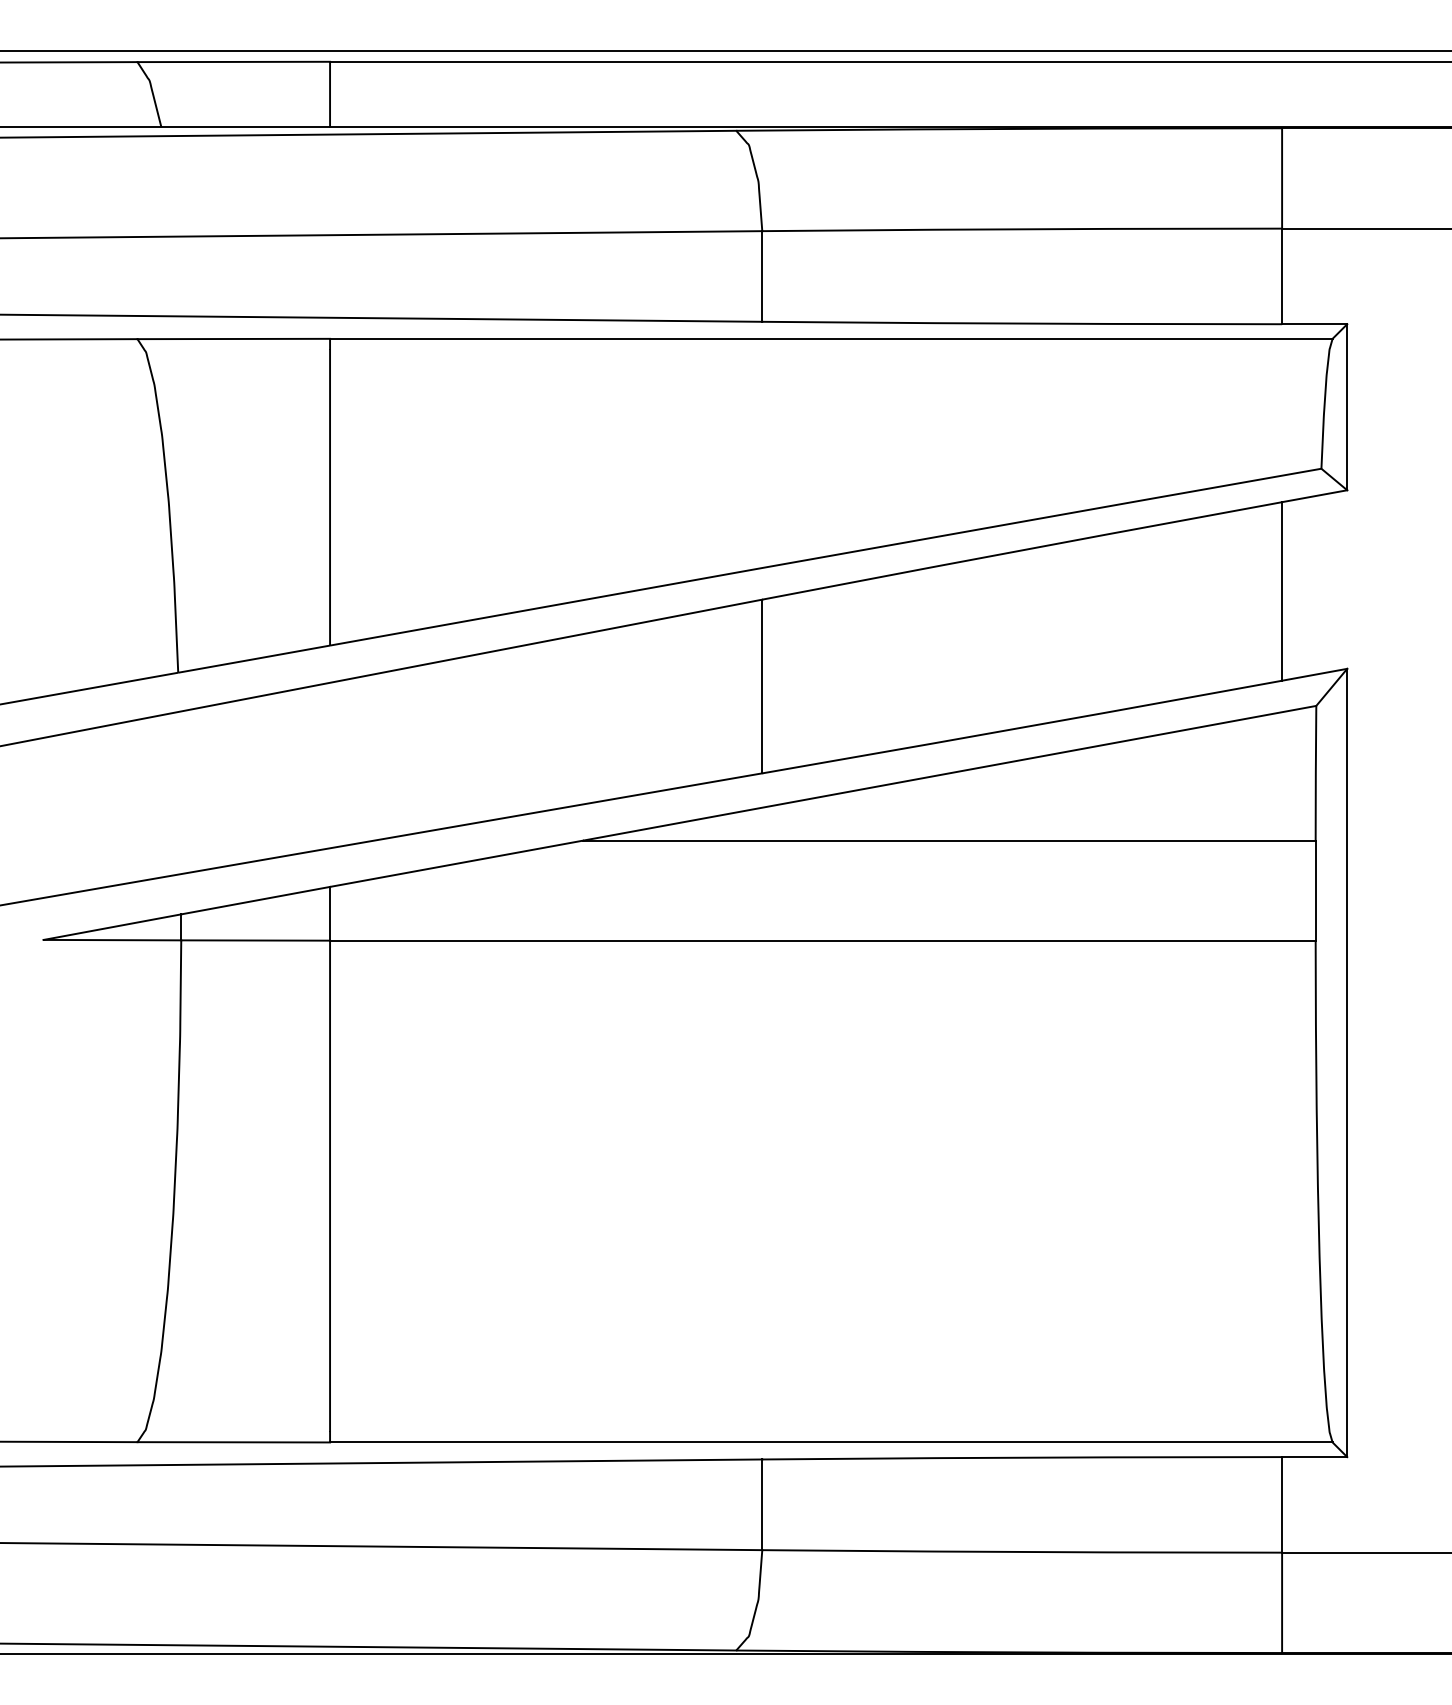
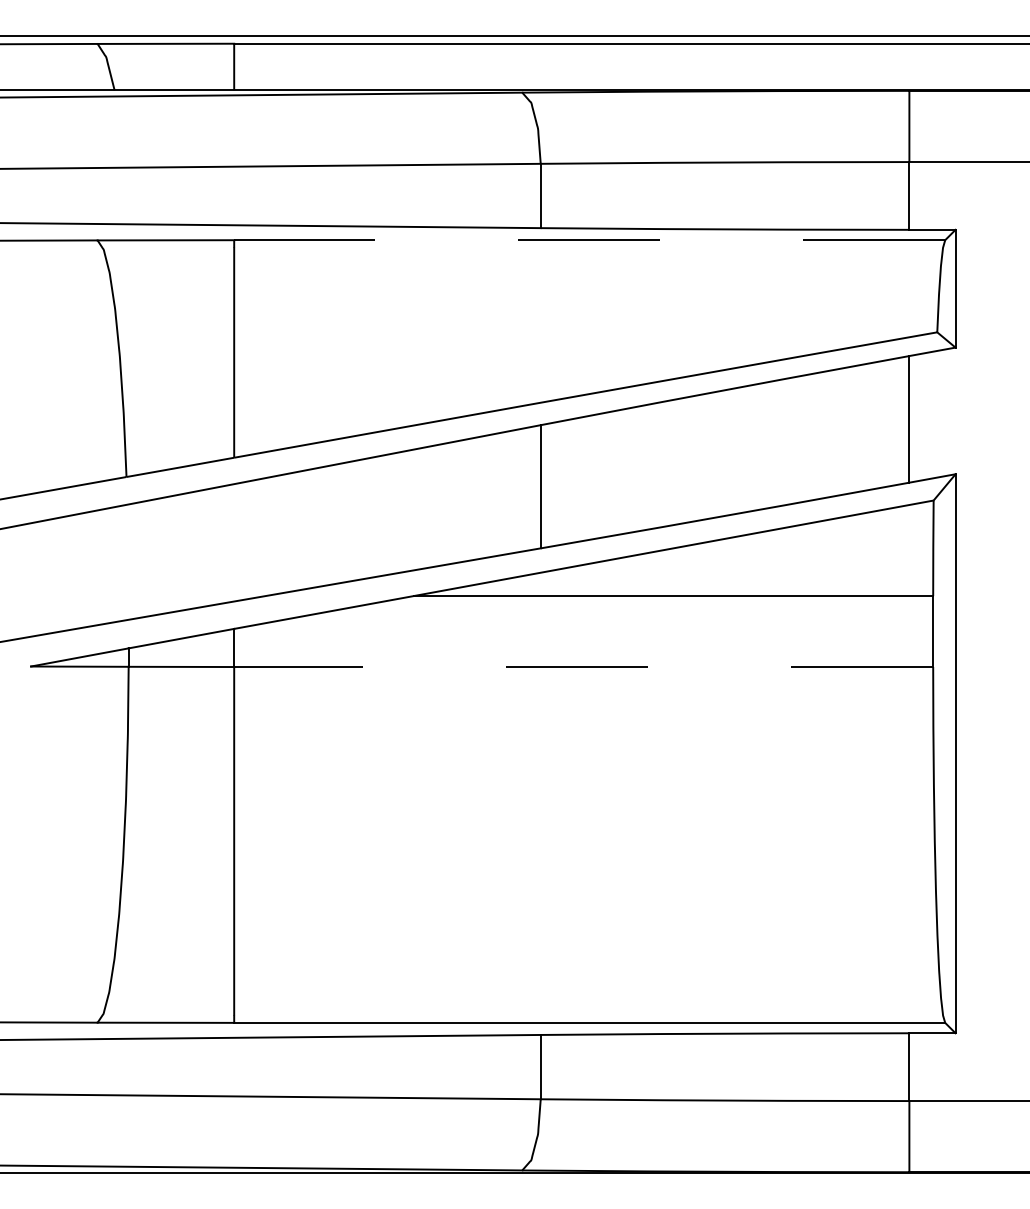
line: (830, 338) -> (589, 239), solid -> dashed
line: (822, 940) -> (583, 666), solid -> dashed

